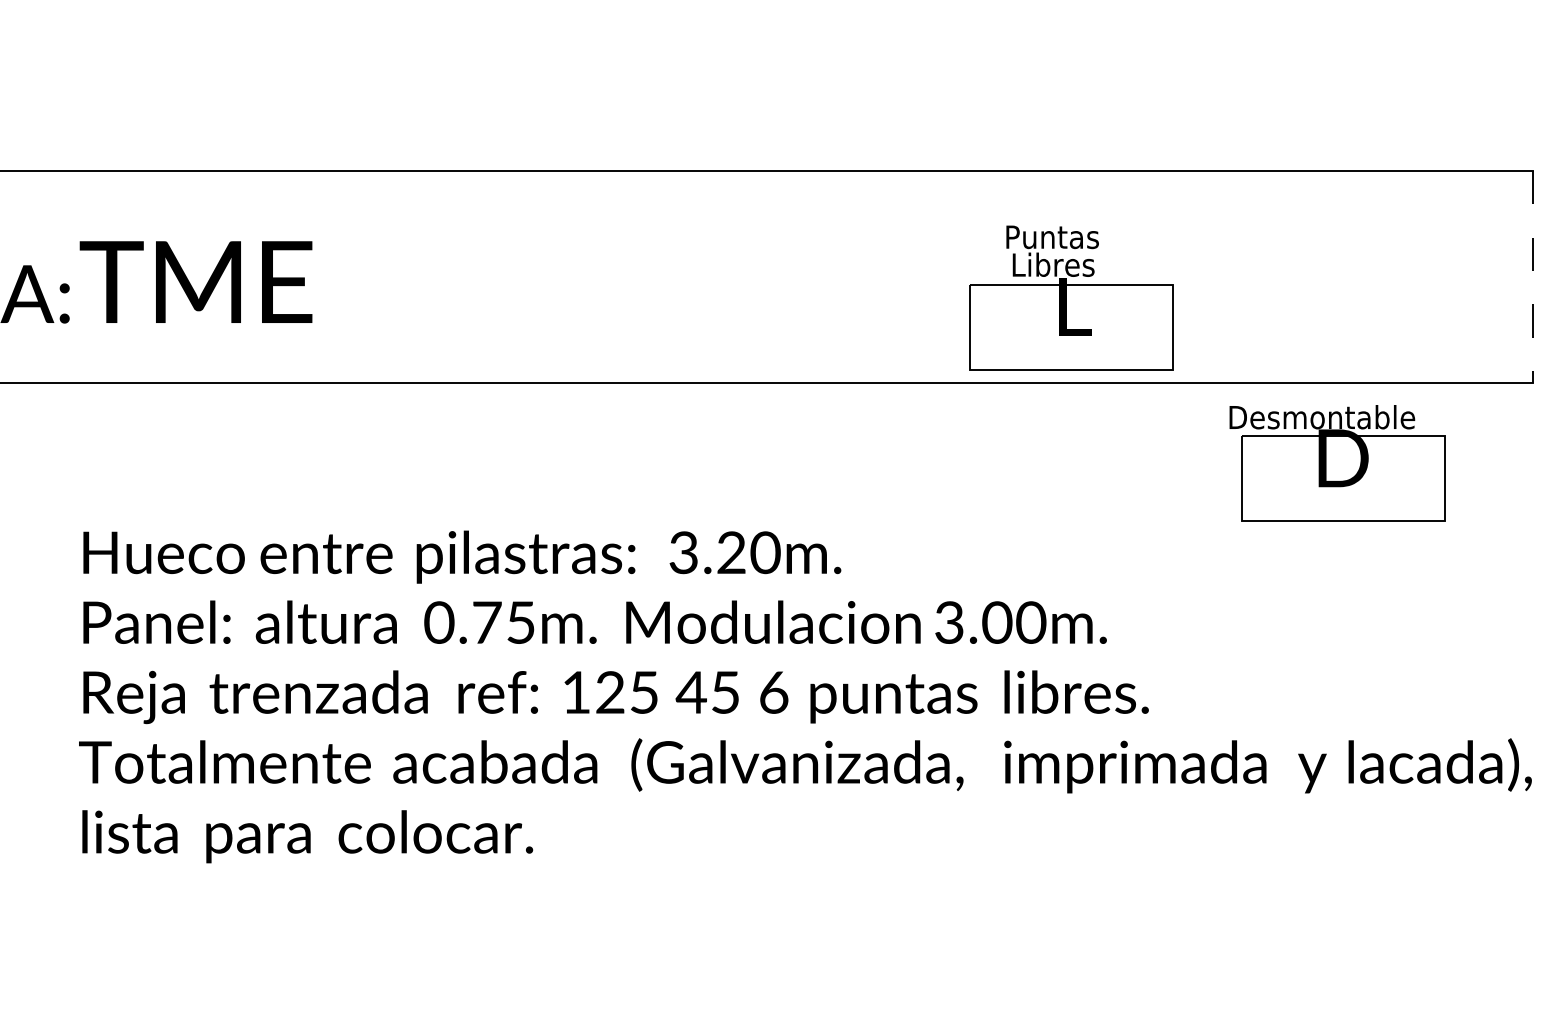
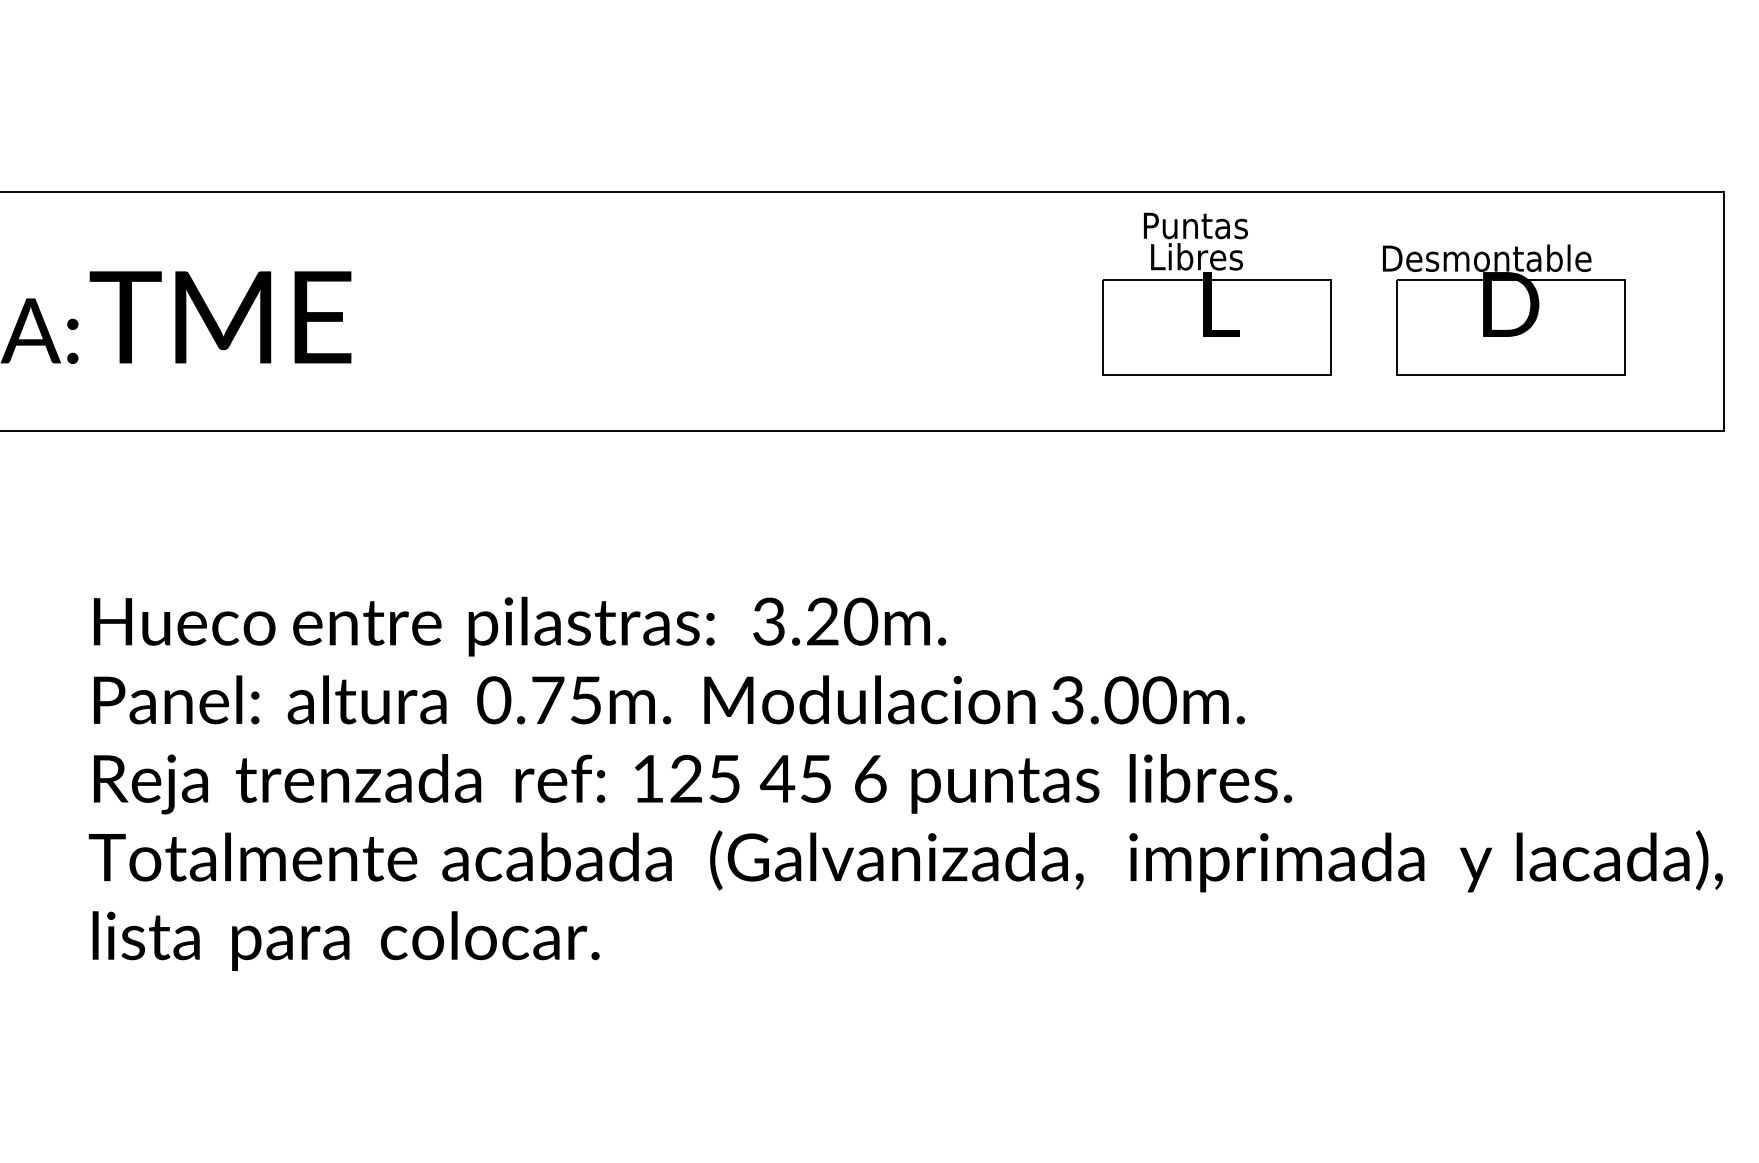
line: (1532, 276) -> (1723, 311), dashed -> solid
part: (1070, 297) -> (1216, 293), moved
part: (1337, 462) -> (1504, 309), moved

